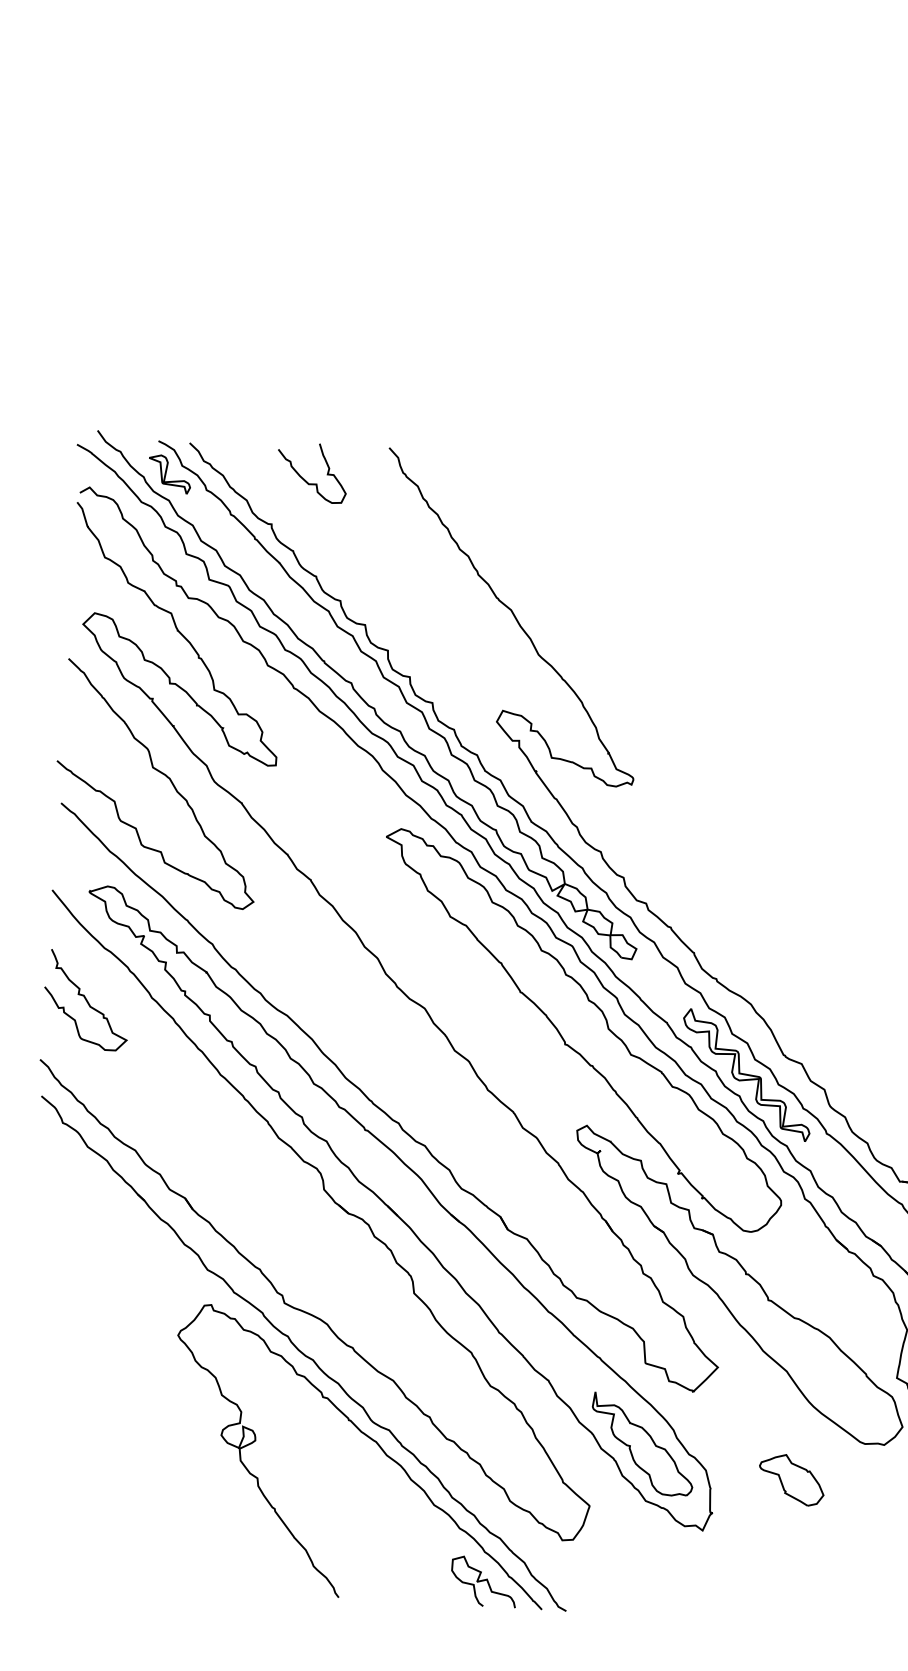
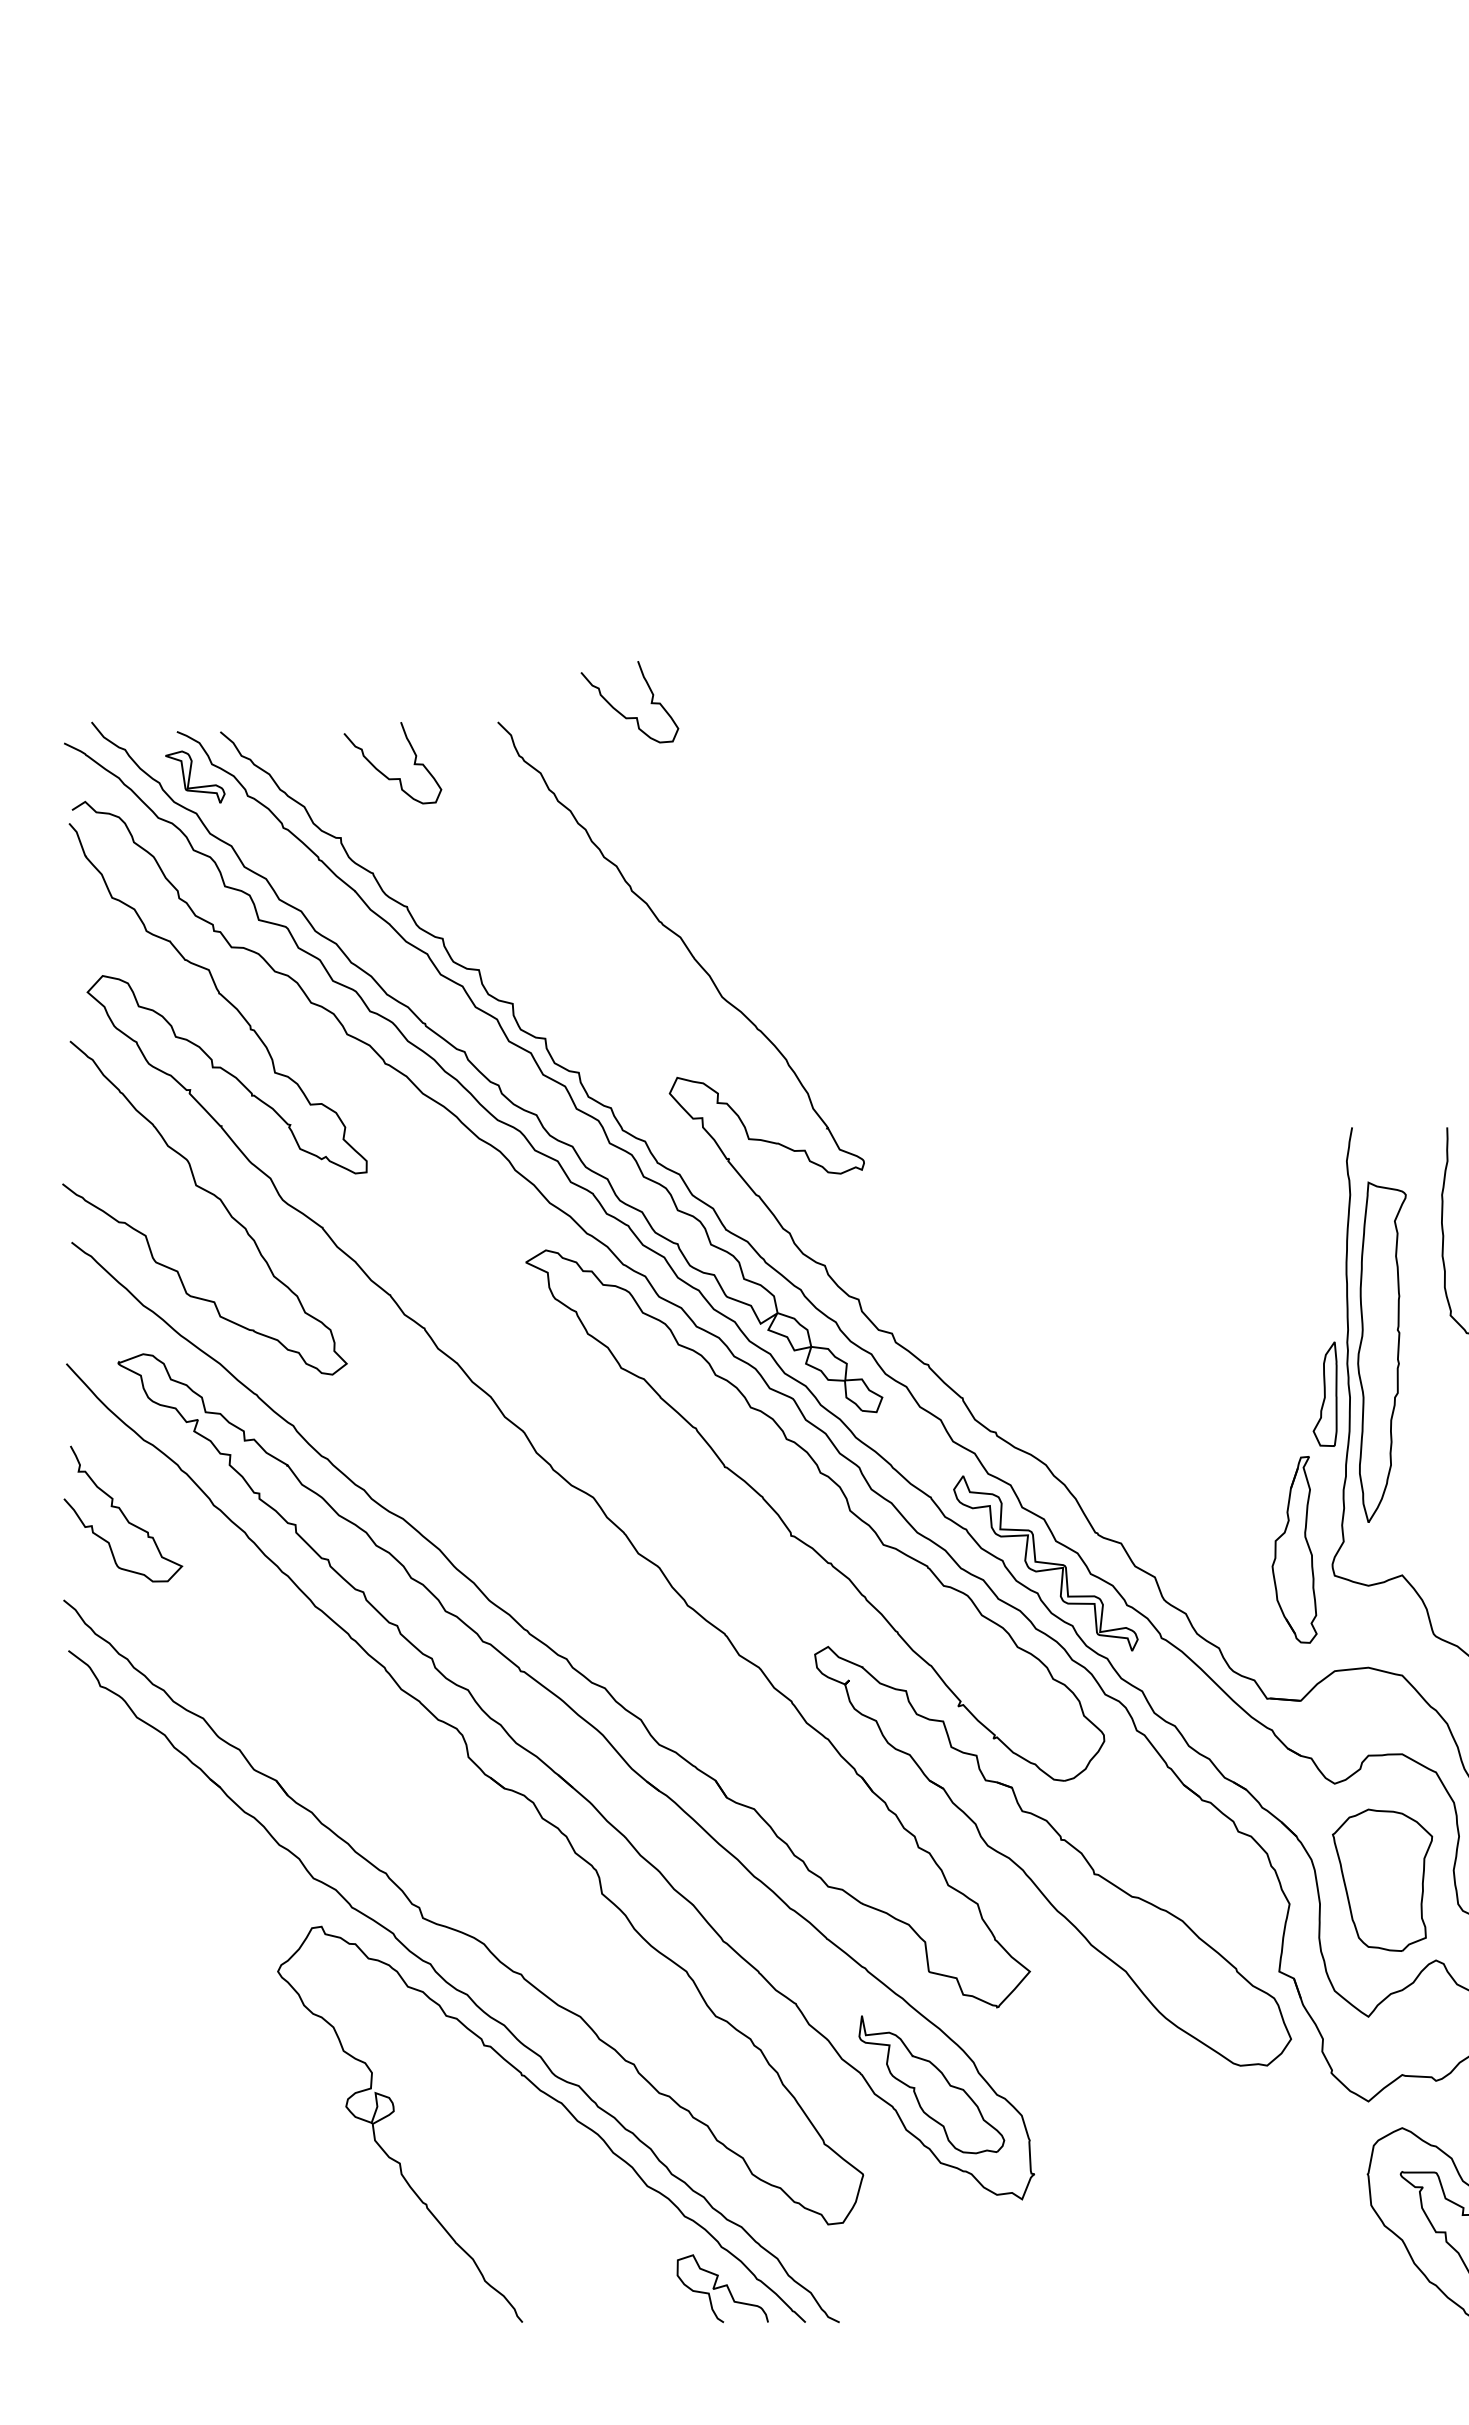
curve: (479, 447) -> (623, 714), added
part: (791, 1479) -> (1141, 2121), removed

